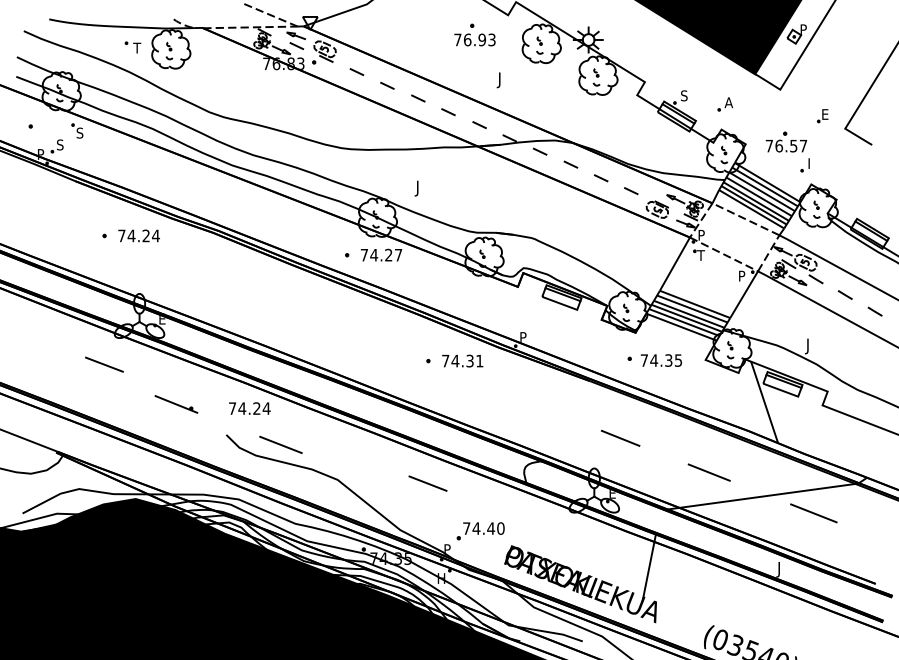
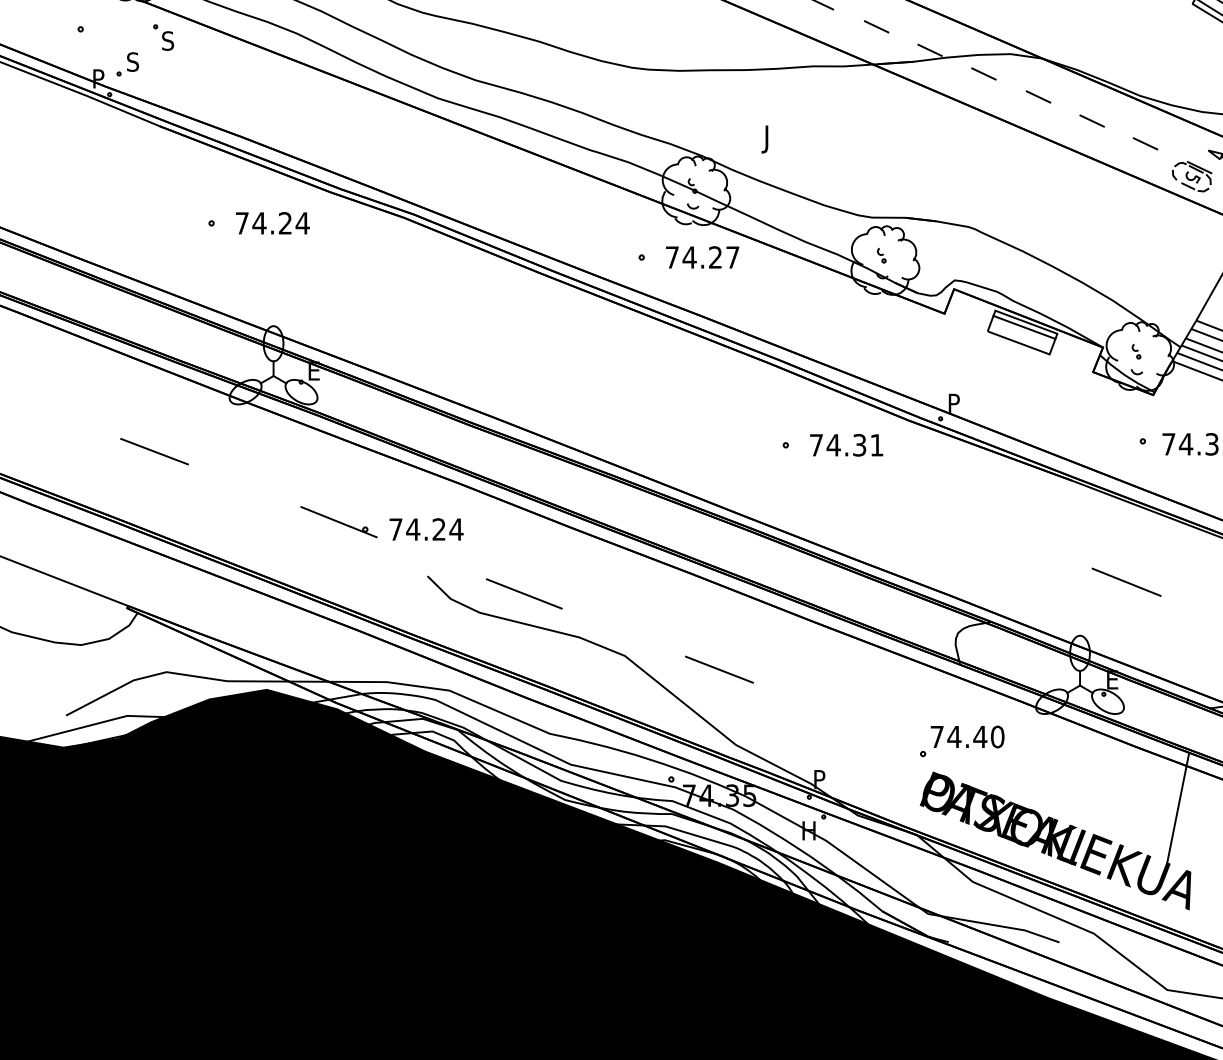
line: (104, 364) -> (154, 451), moved
text: (249, 408) -> (425, 529), moved
line: (427, 483) -> (718, 669), moved
part: (480, 531) -> (961, 742), moved

